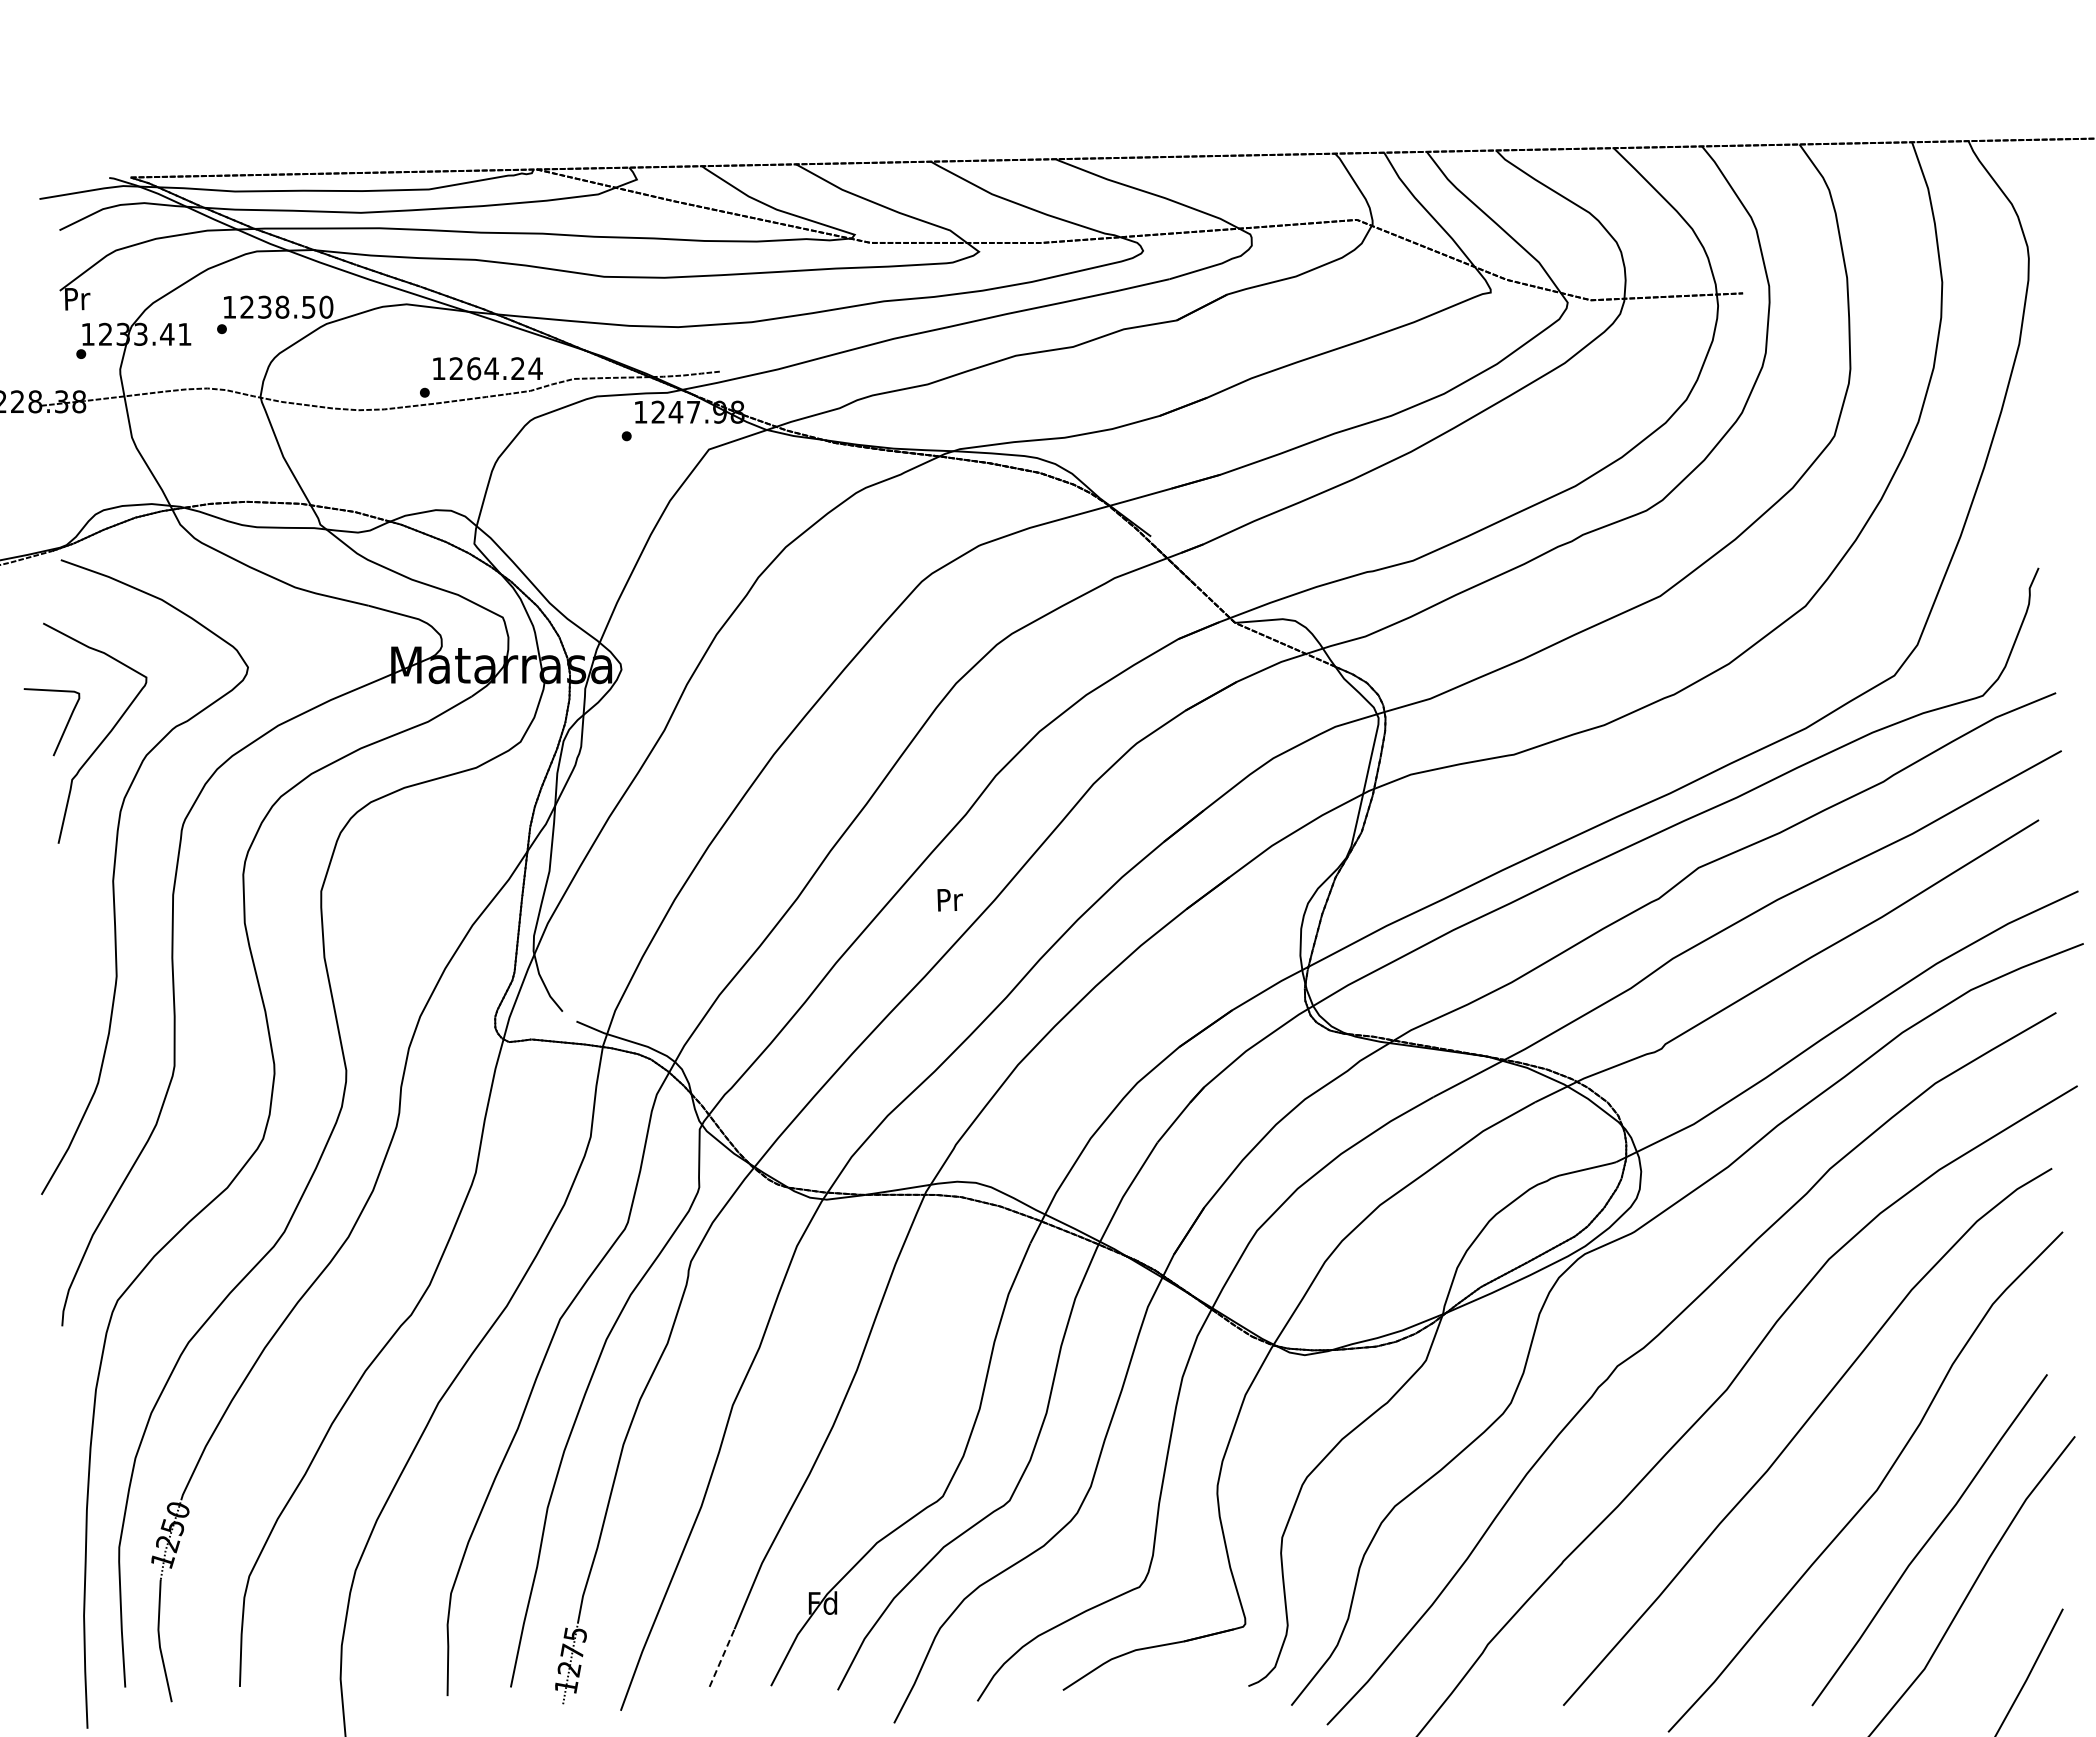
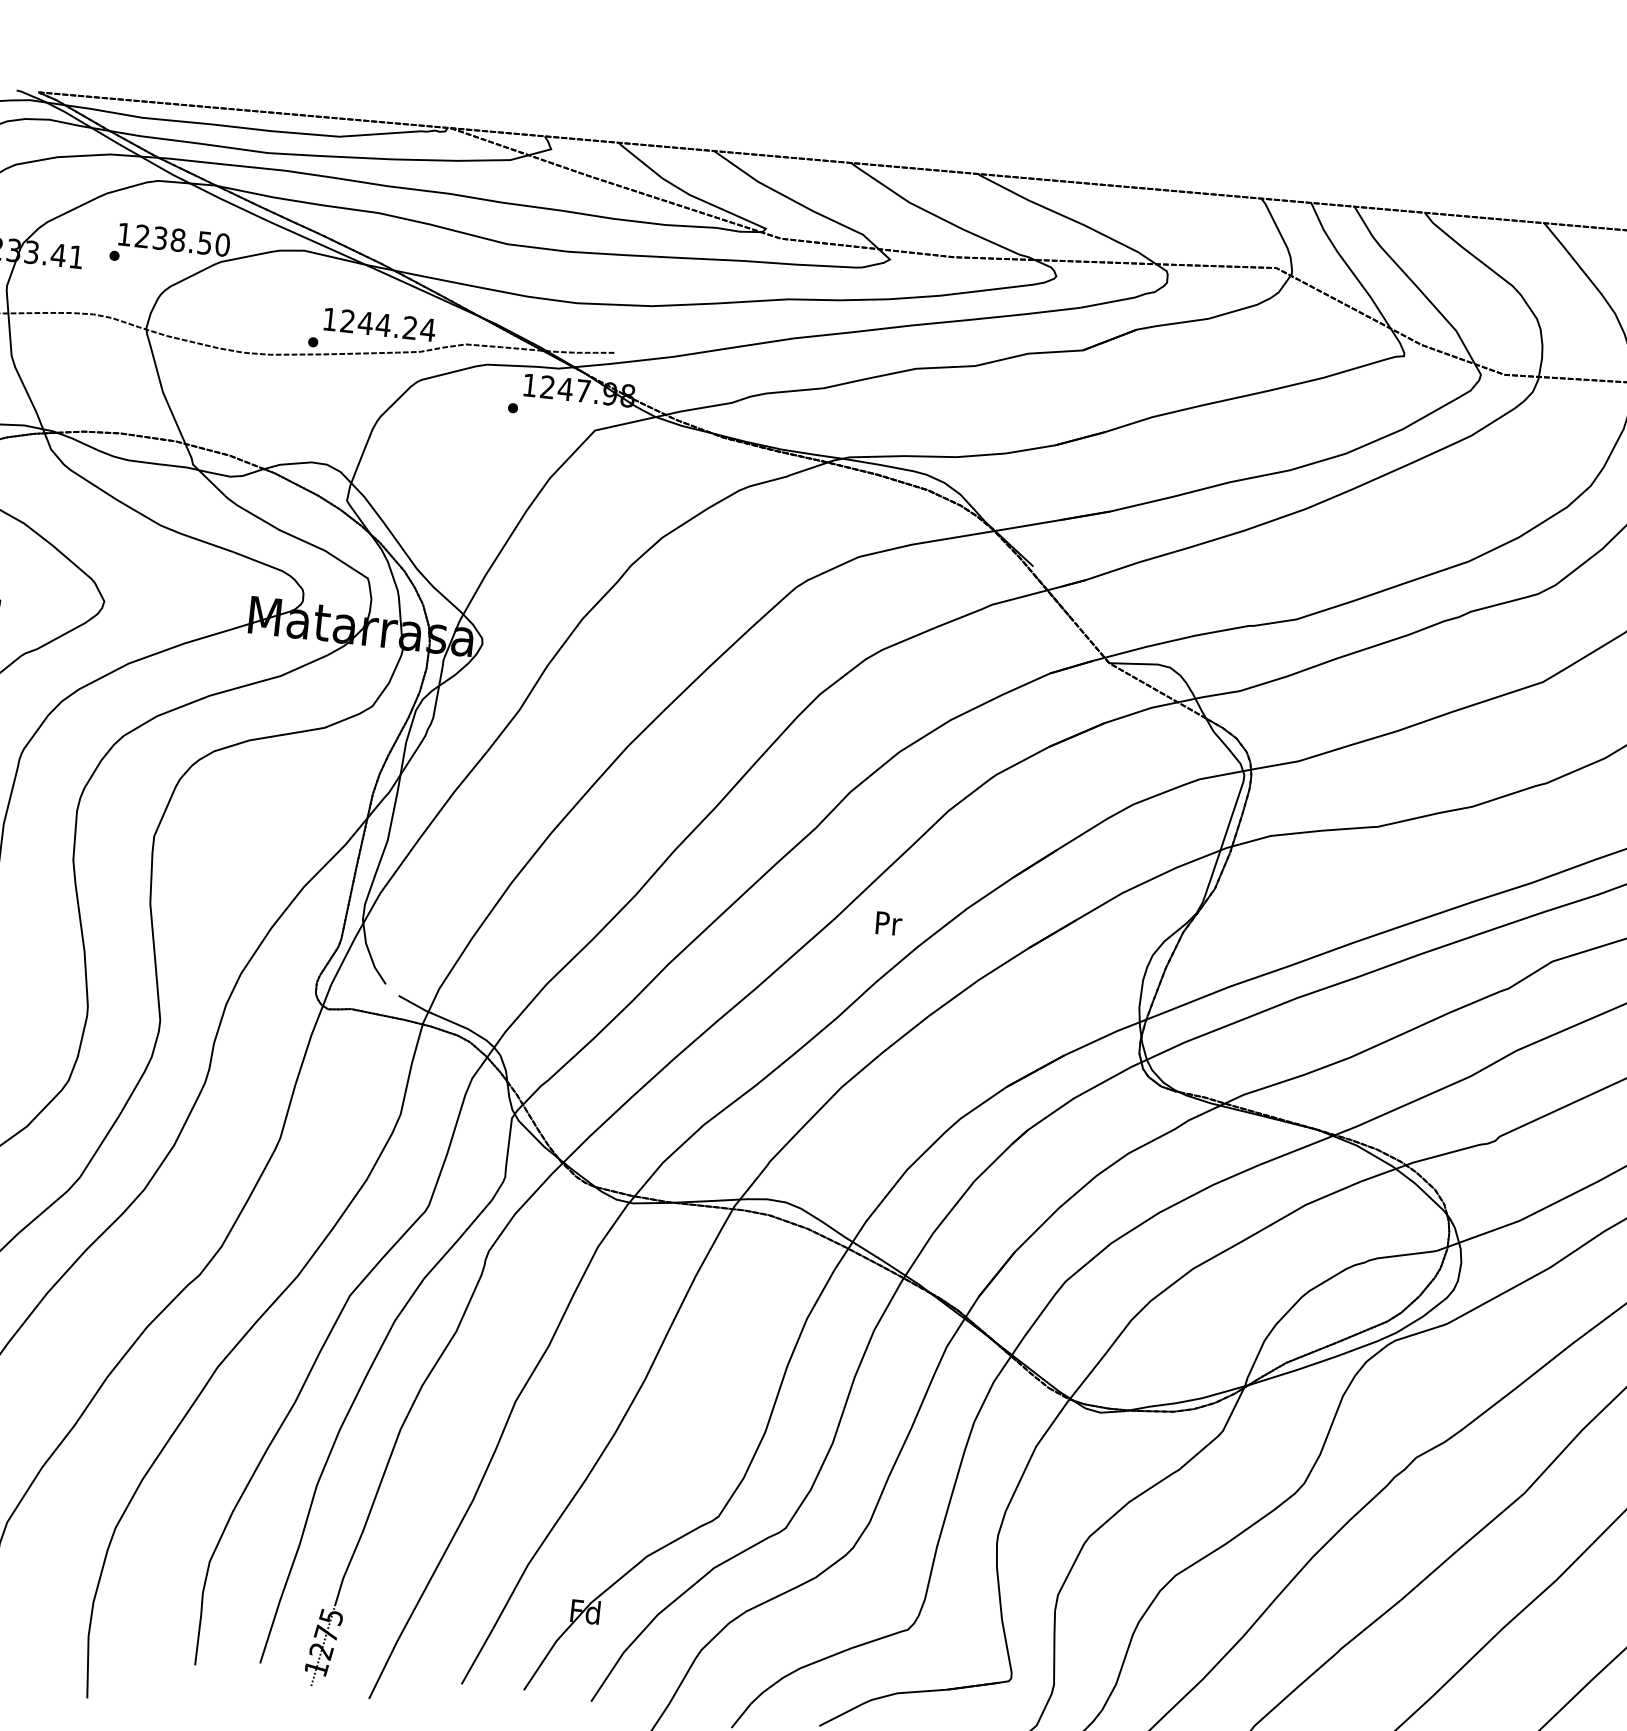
text: (473, 368) -> (365, 322), 1264.24 -> 1244.24
text: (949, 900) -> (888, 924), moved
line: (722, 1657) -> (477, 1655), dashed -> solid

